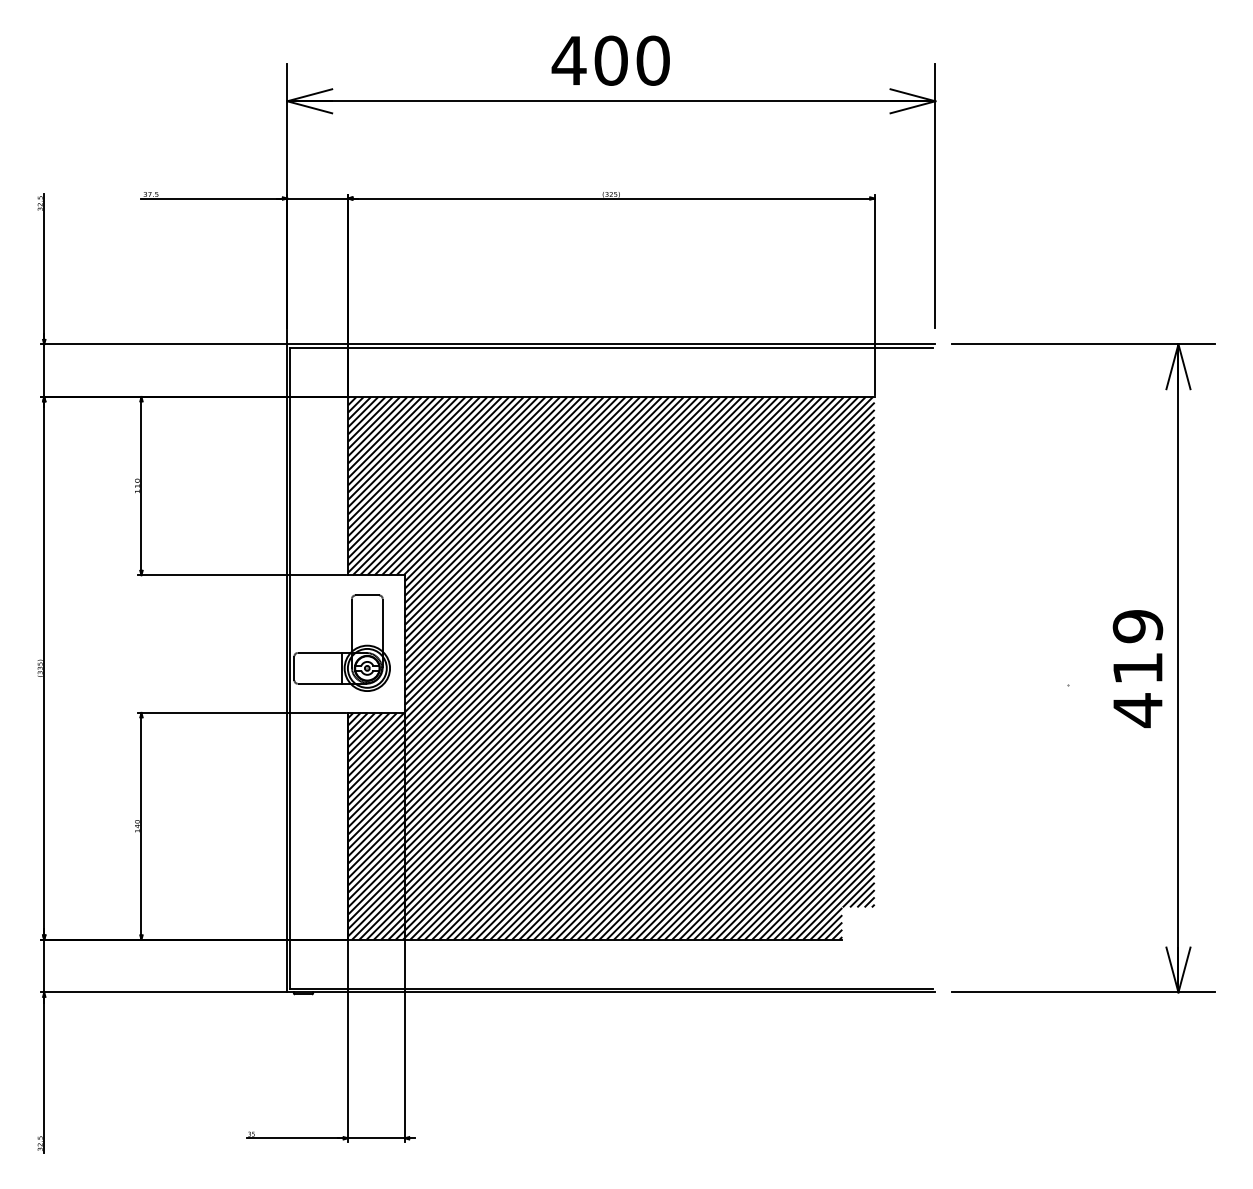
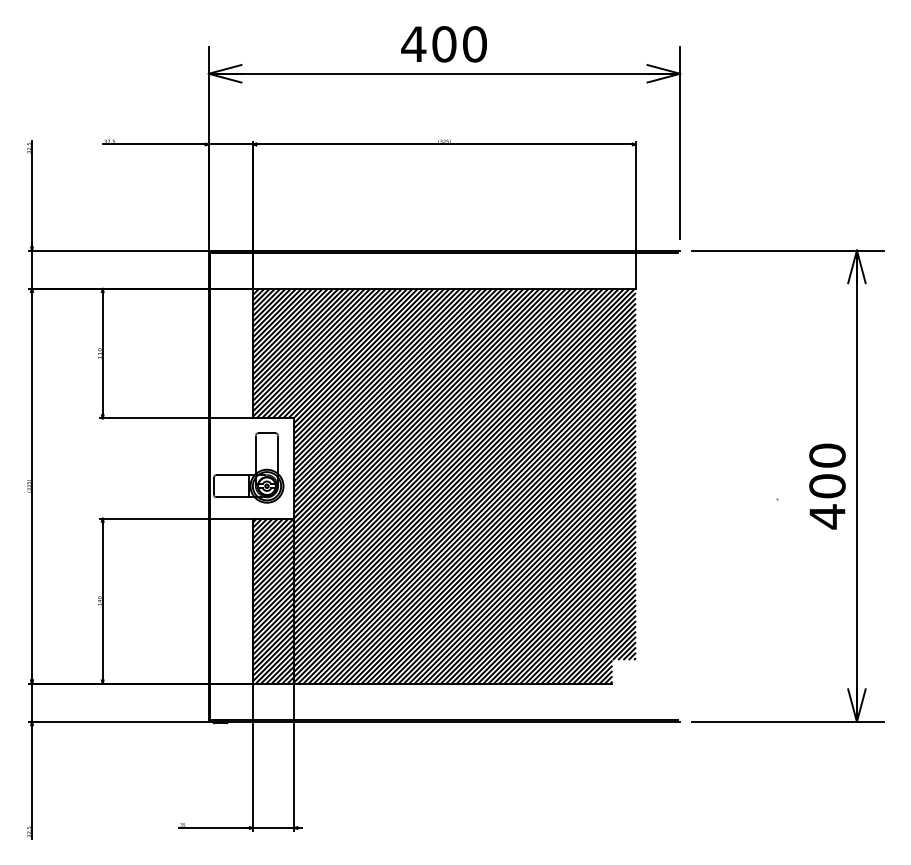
text: (1137, 646) -> (827, 470), 419 -> 400

